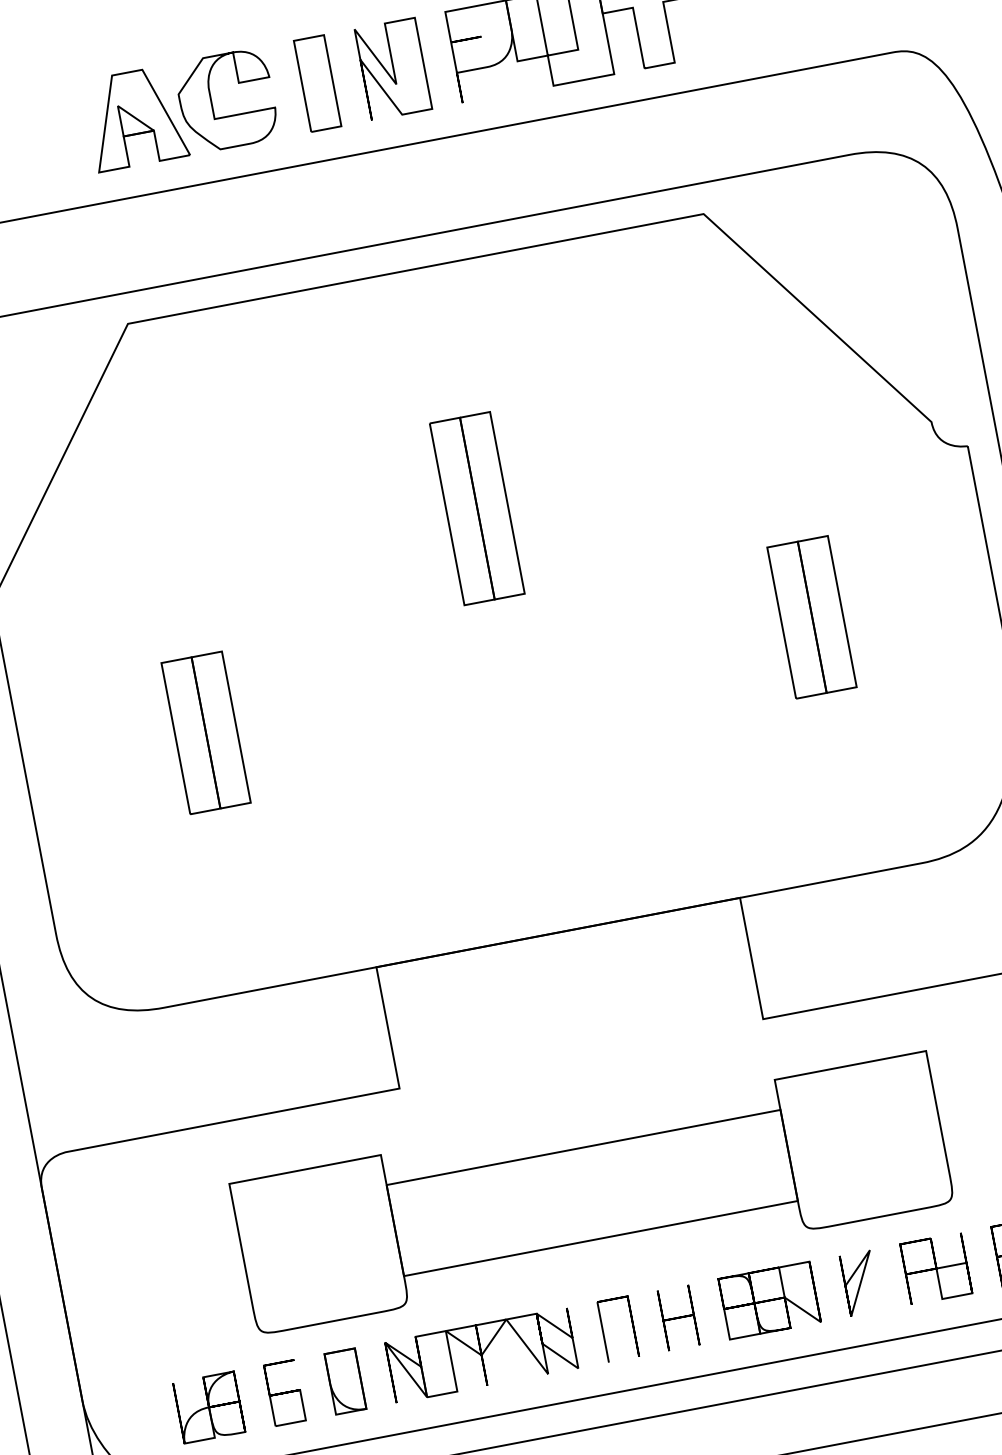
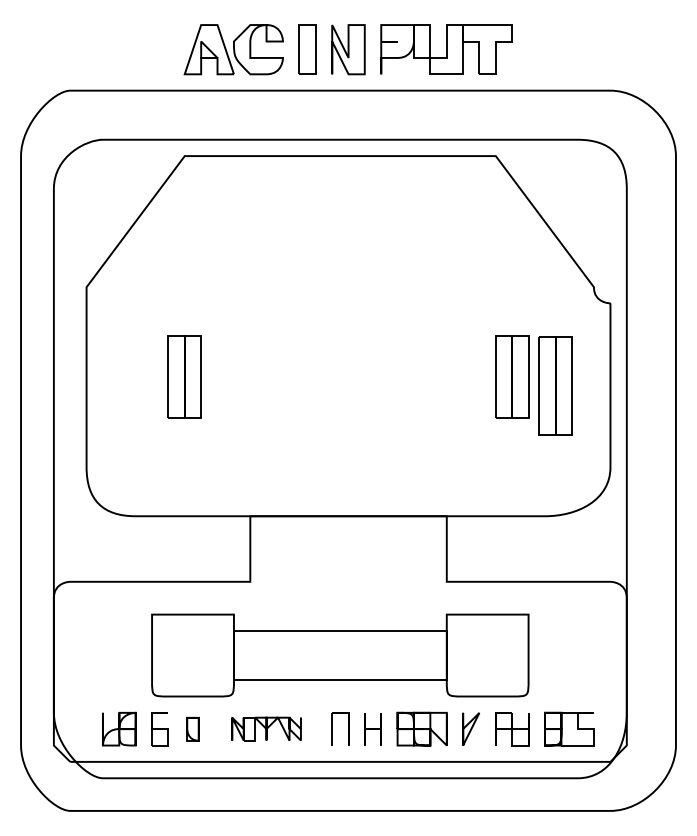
part: (477, 507) -> (555, 385), moved
part: (481, 1354) -> (266, 728), size x0.7
part: (344, 1382) -> (192, 729), size x0.7

